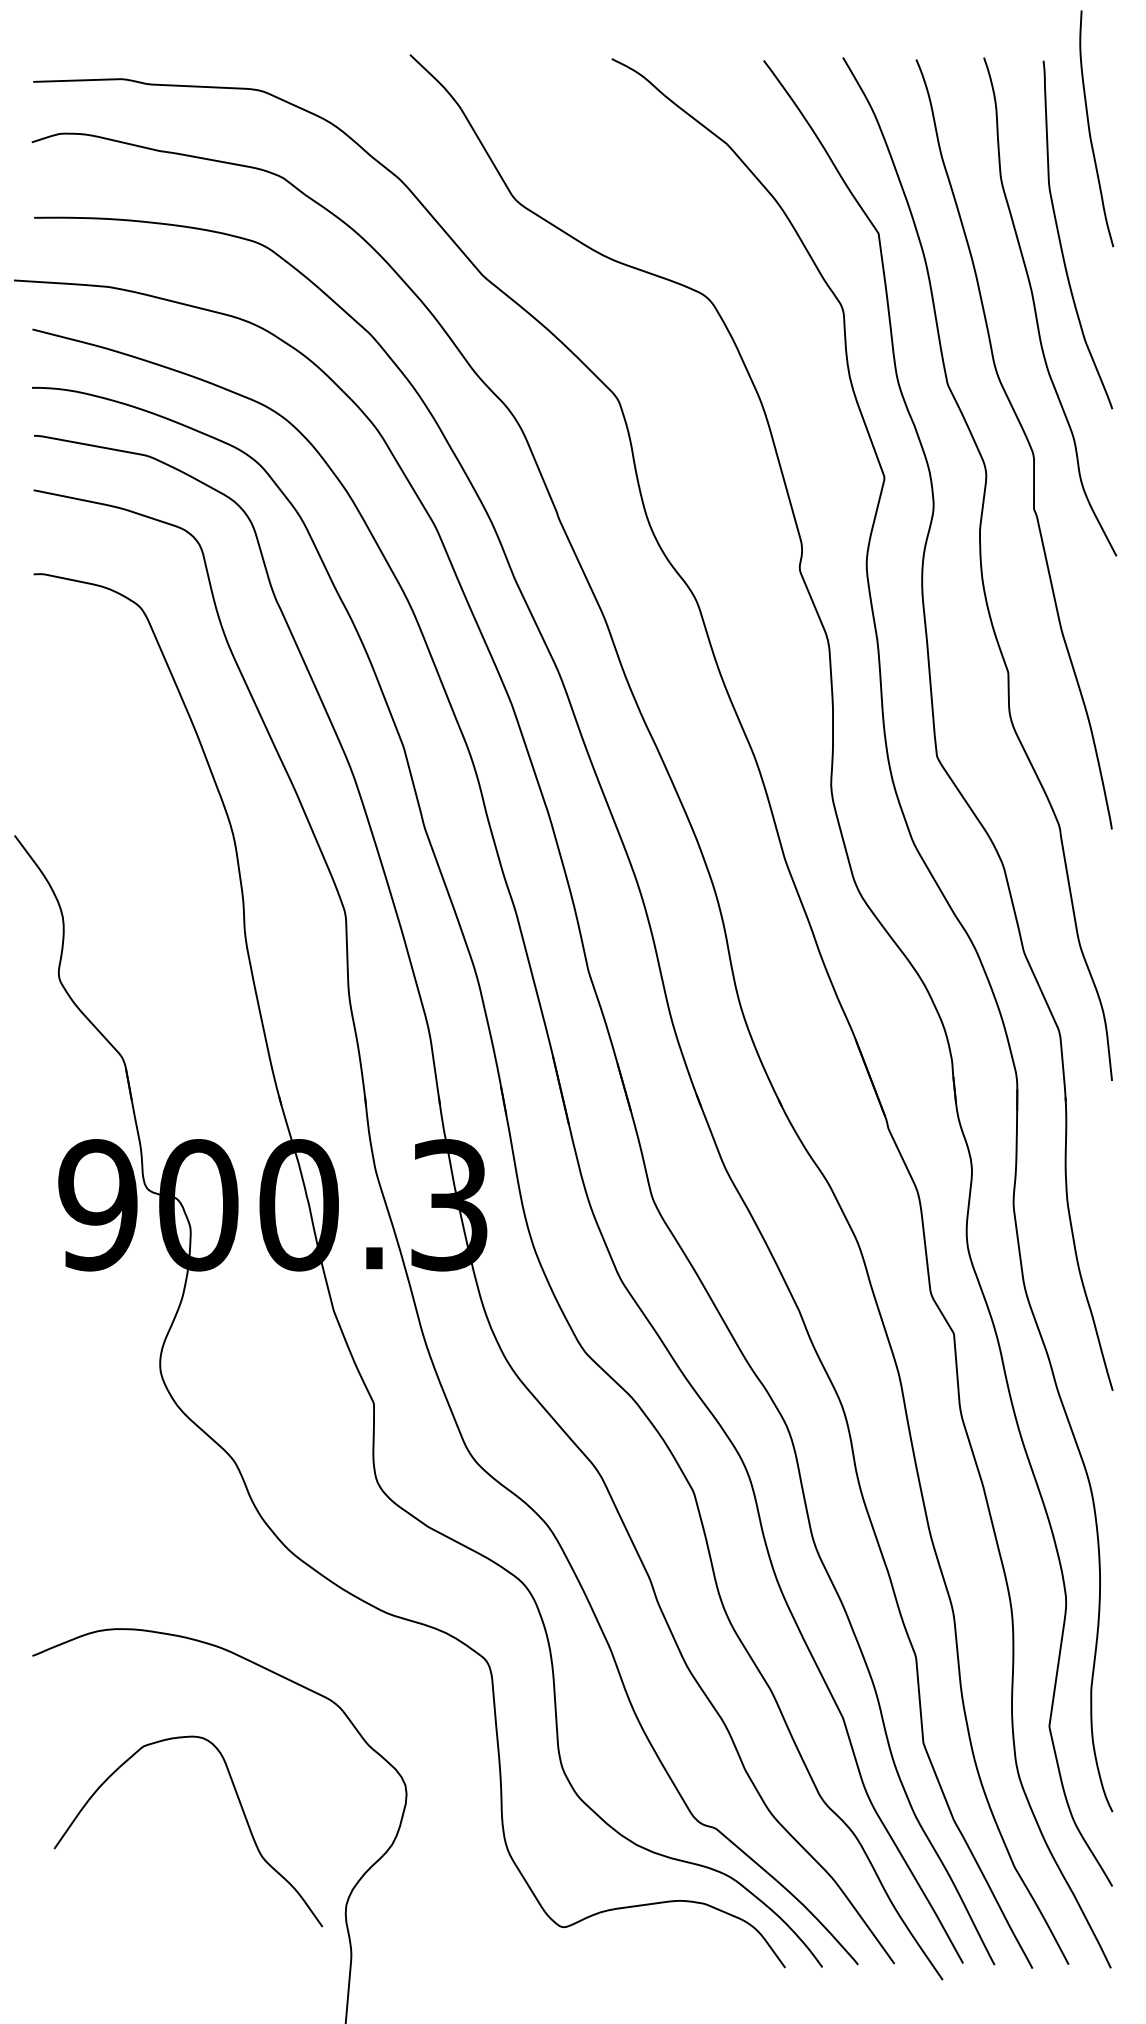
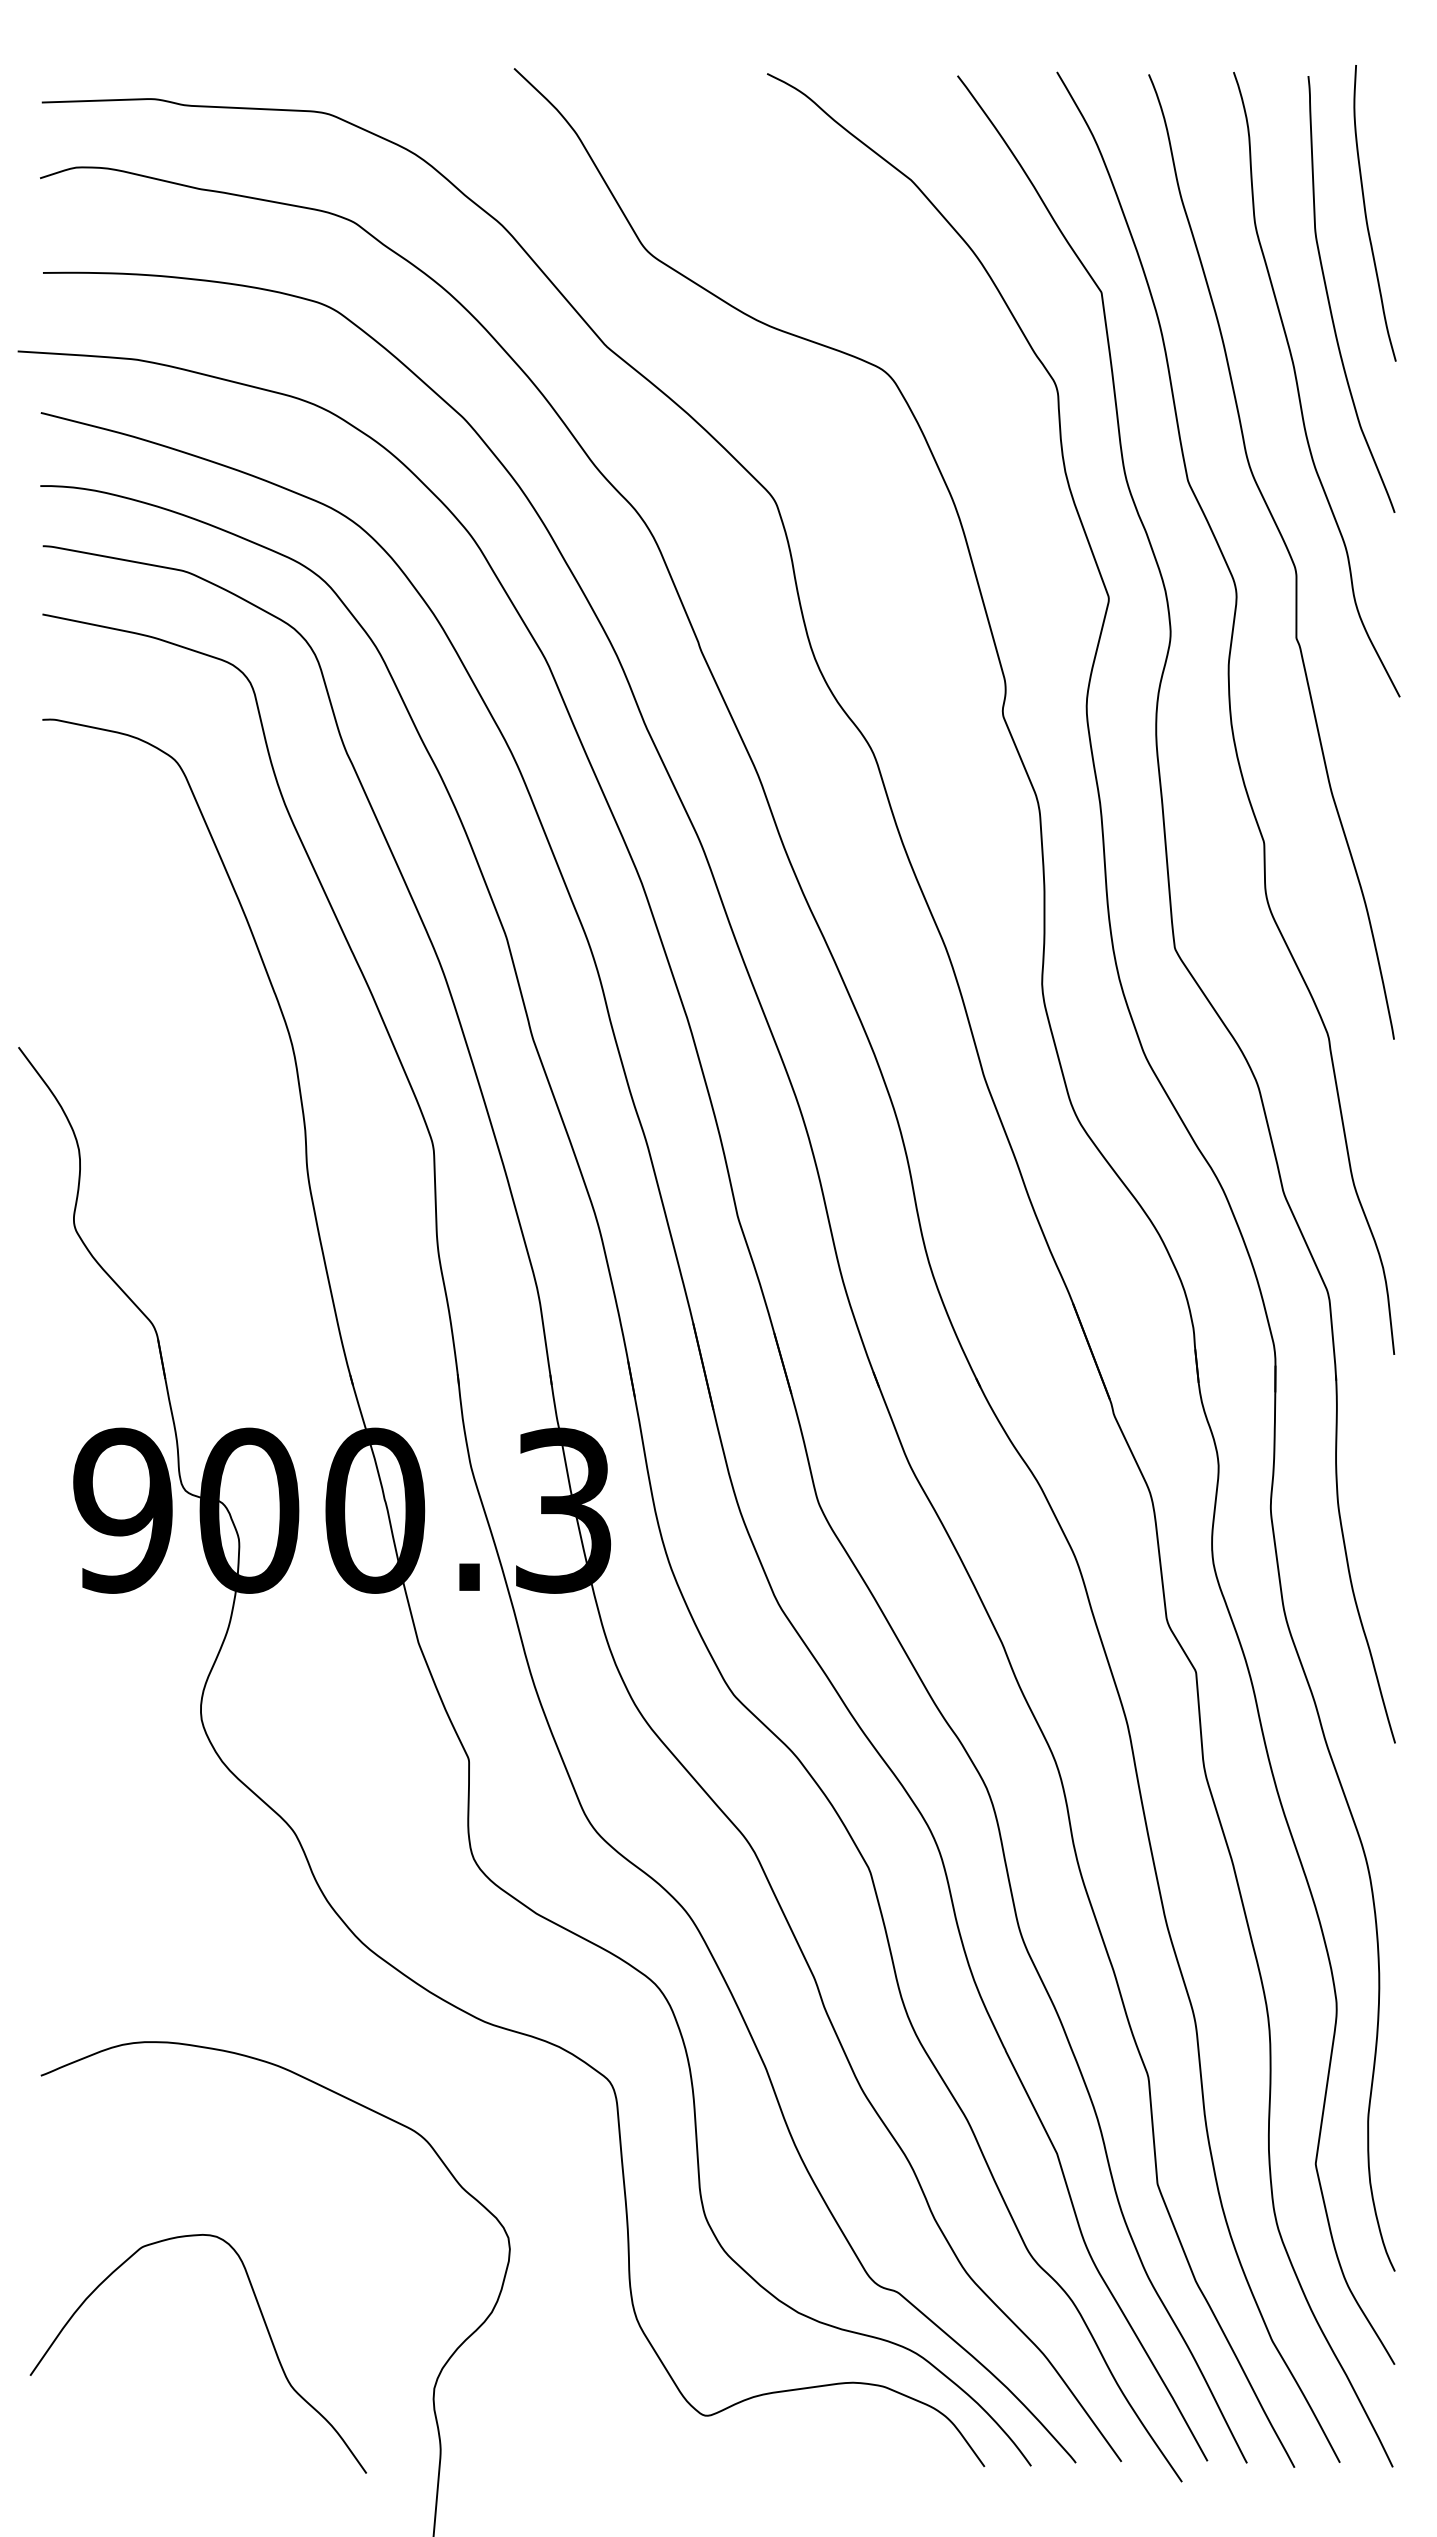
curve: (1089, 128) -> (1366, 213), moved
curve: (241, 1810) -> (265, 2327), moved

